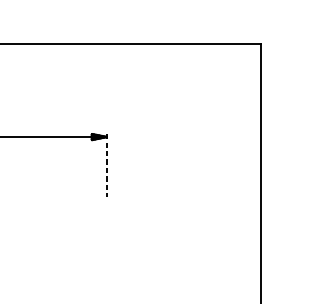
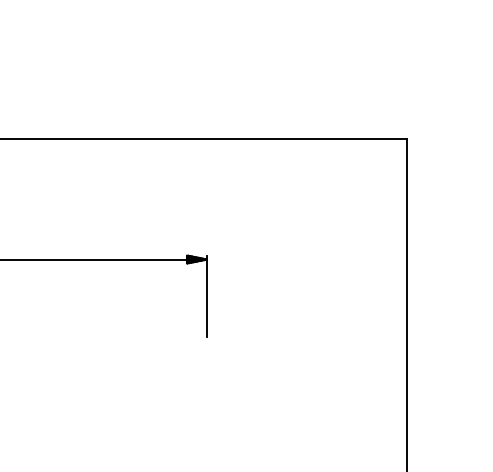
line: (106, 165) -> (206, 296), dashed -> solid

